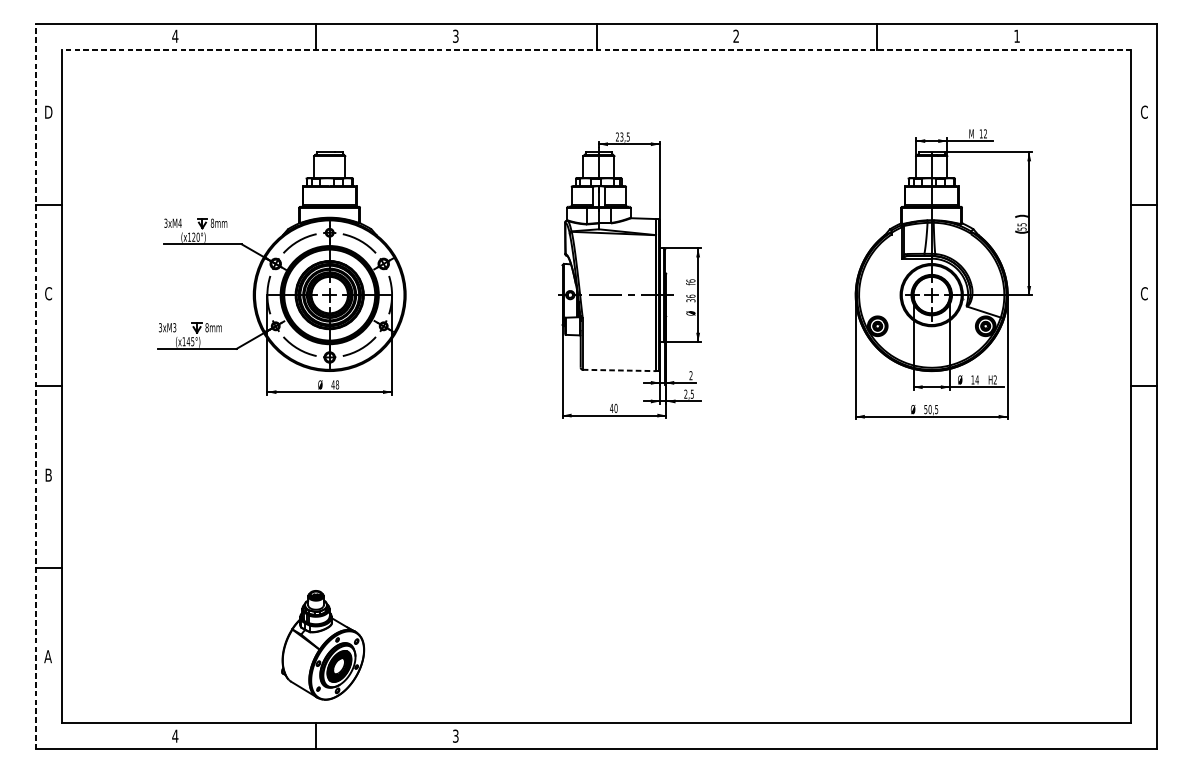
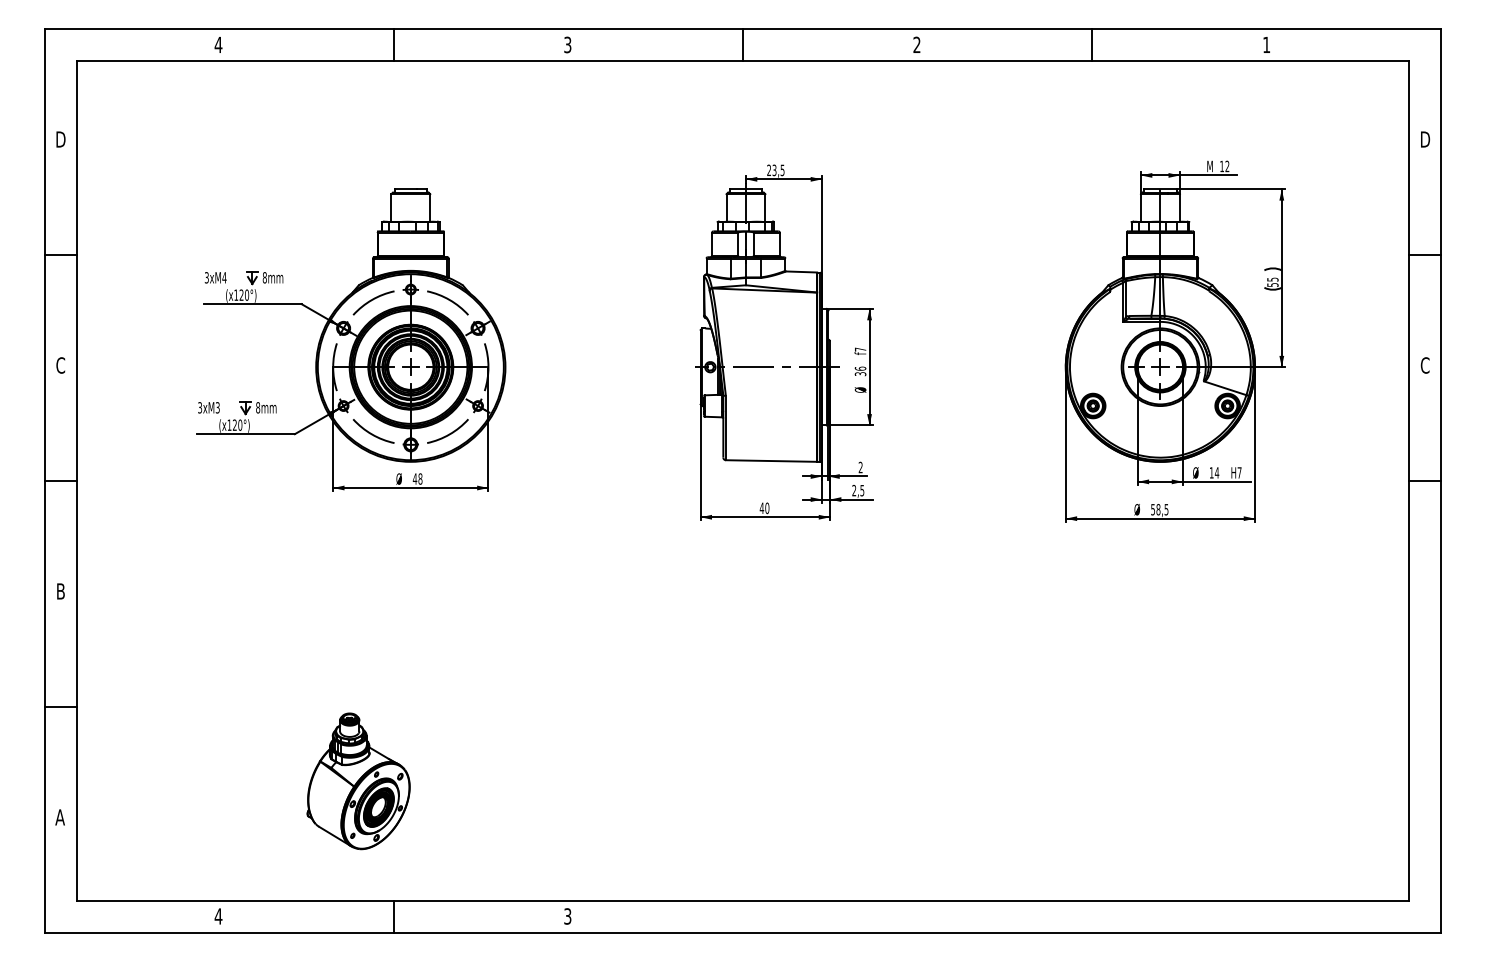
line: (596, 49) -> (742, 61), dashed -> solid
text: (1144, 112) -> (1425, 139), C -> D
text: (690, 280) -> (860, 349), f6 -> f7
text: (190, 341) -> (237, 424), (x145°) -> (x120°)
line: (619, 370) -> (771, 461), dashed -> solid
text: (995, 379) -> (1239, 472), H2 -> H7
line: (35, 386) -> (44, 481), dashed -> solid
text: (930, 409) -> (1158, 509), 50,5 -> 58,5
part: (323, 645) -> (358, 781), moved

